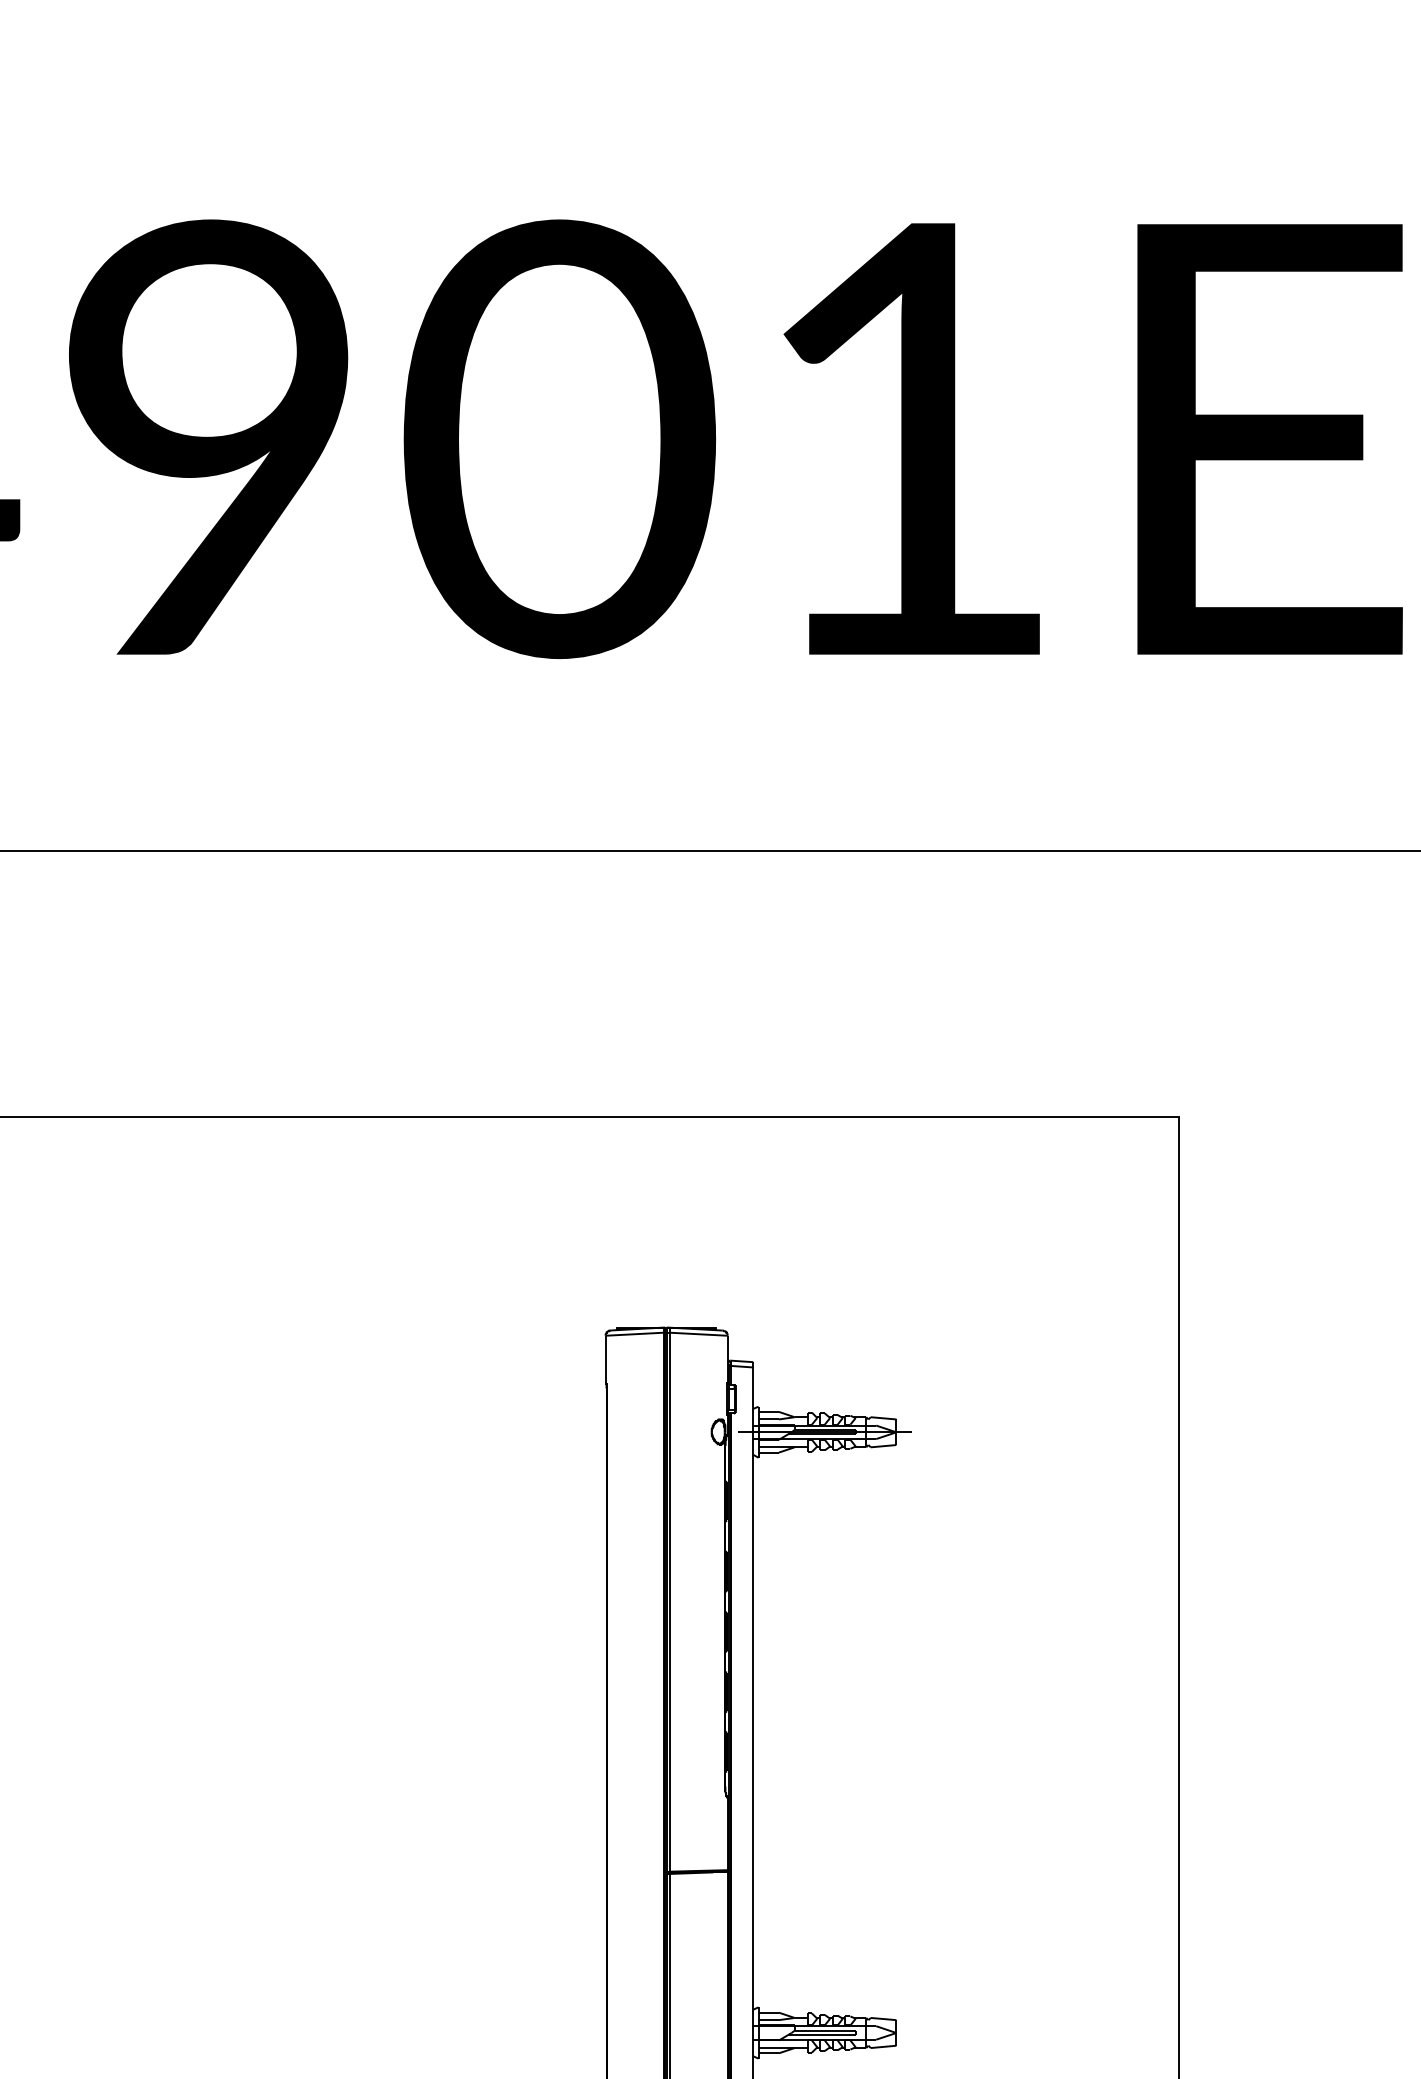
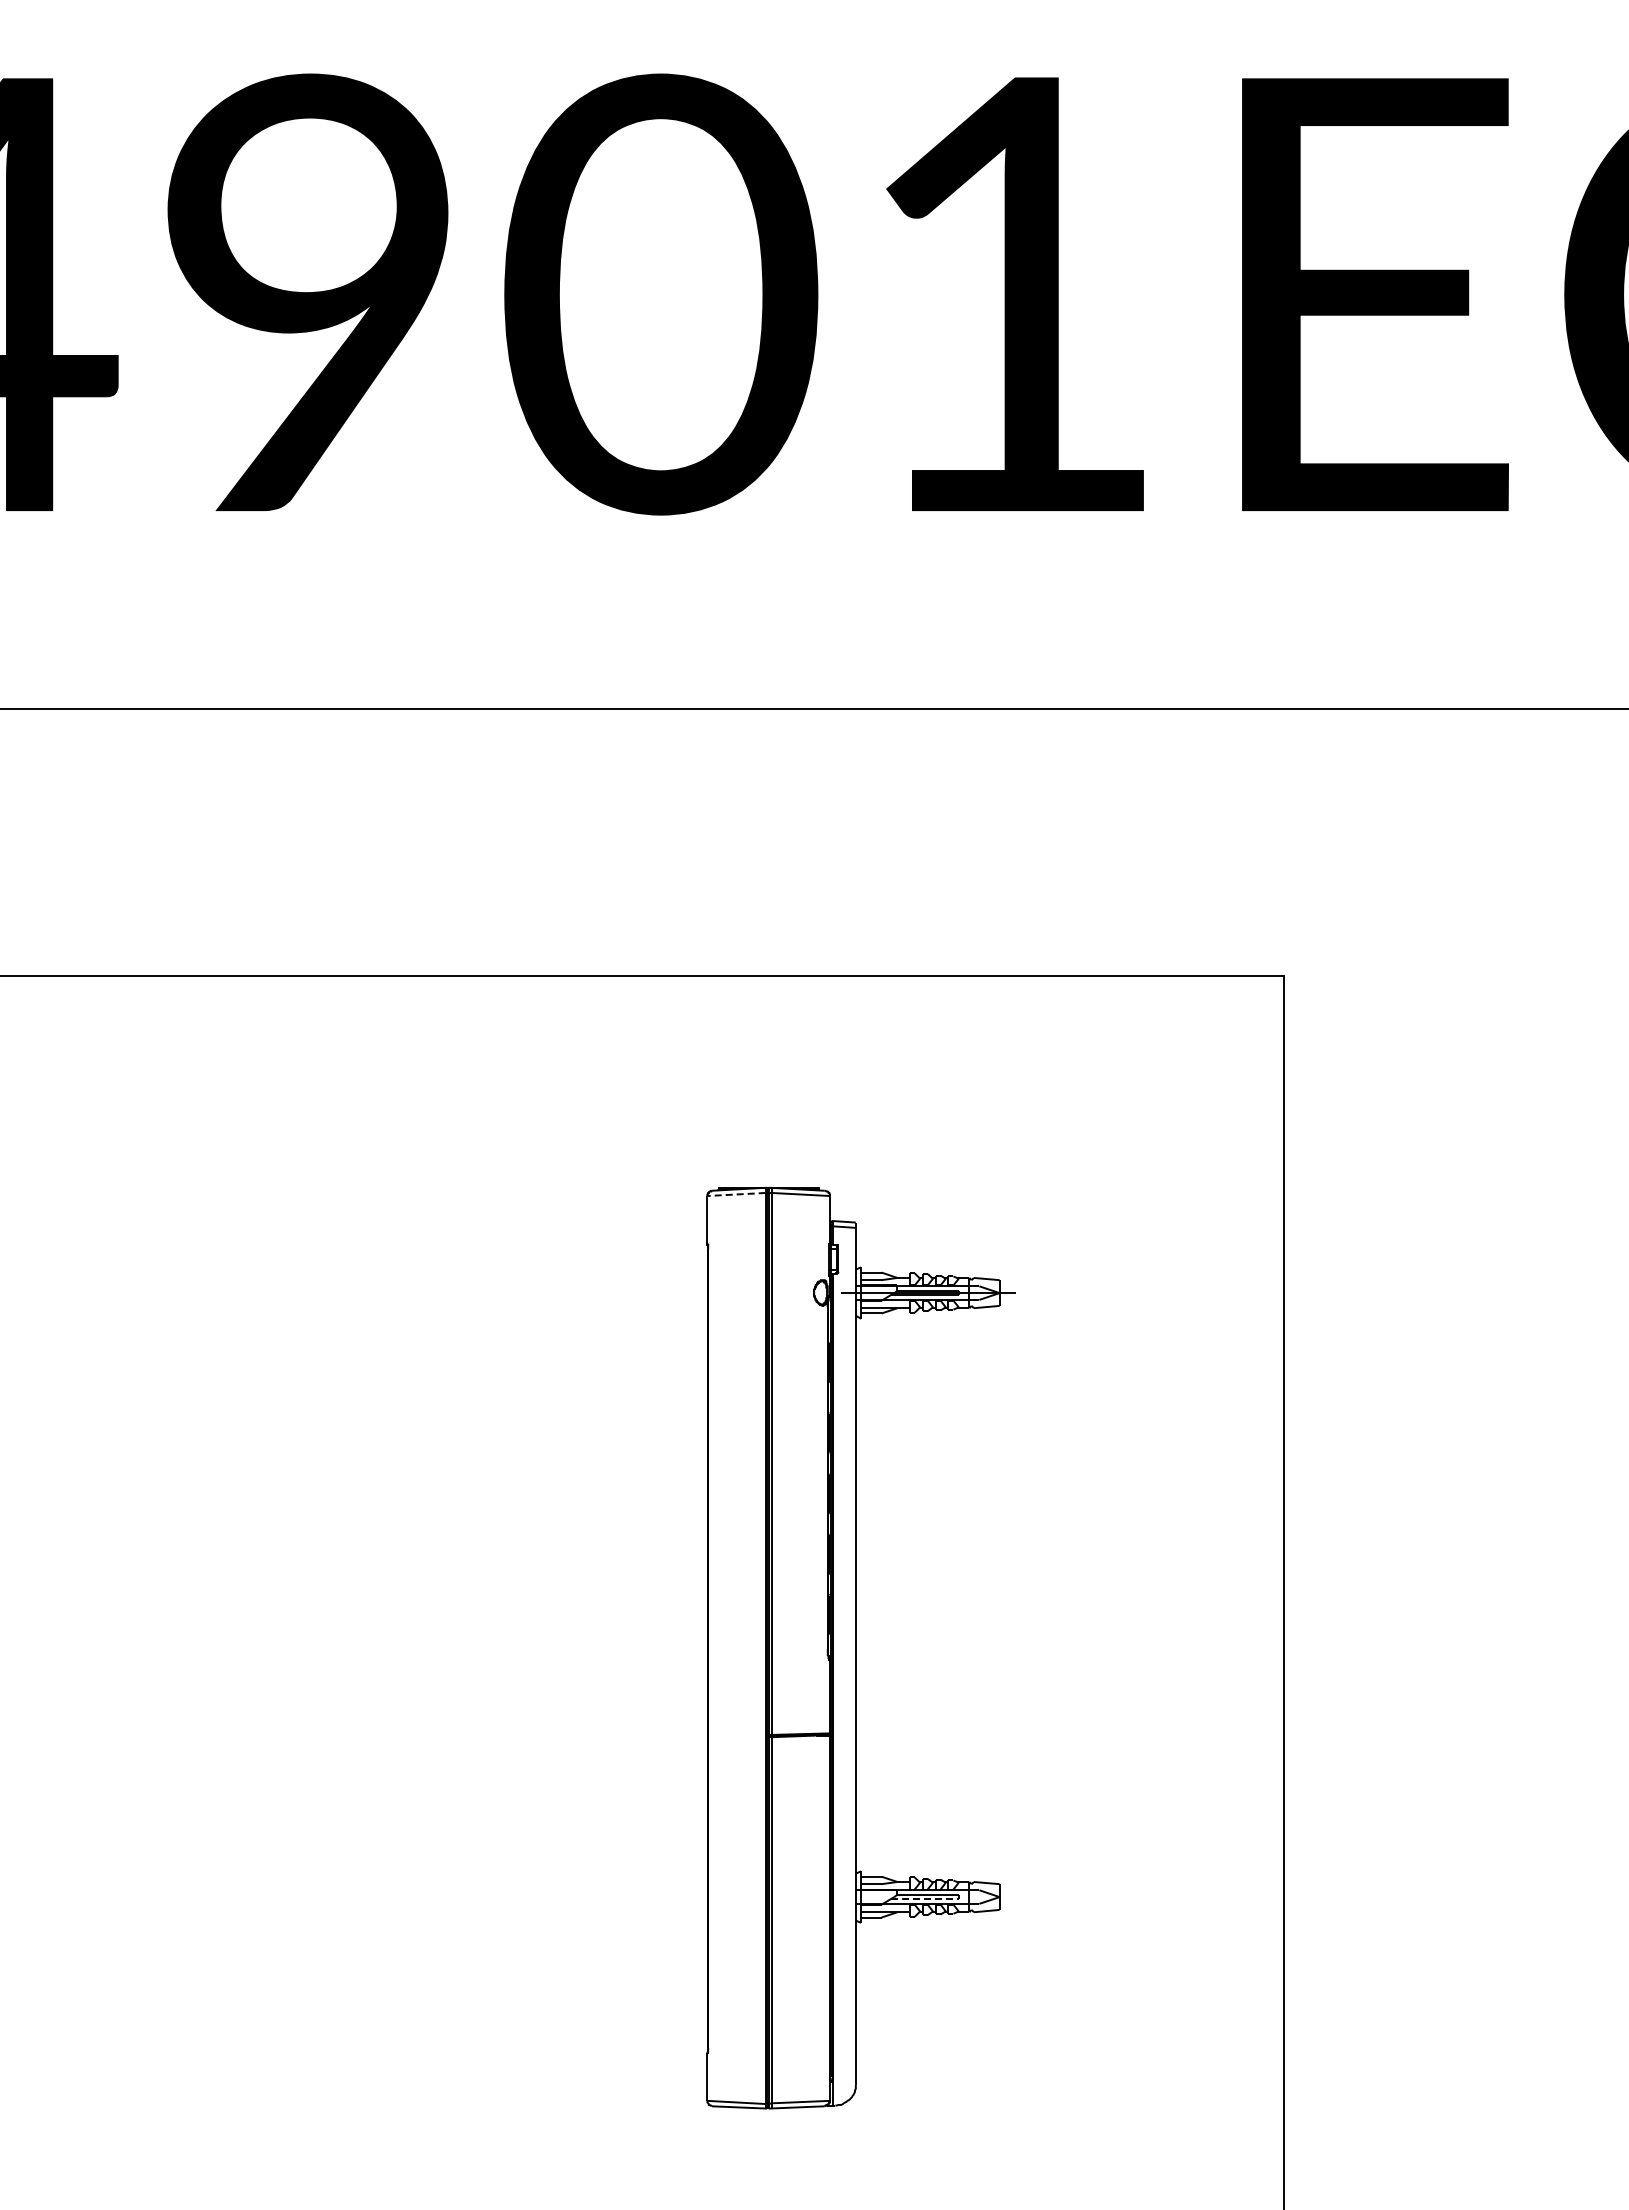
line: (633, 1334) -> (735, 1194), solid -> dashed
line: (822, 2035) -> (925, 1899), solid -> dashed

